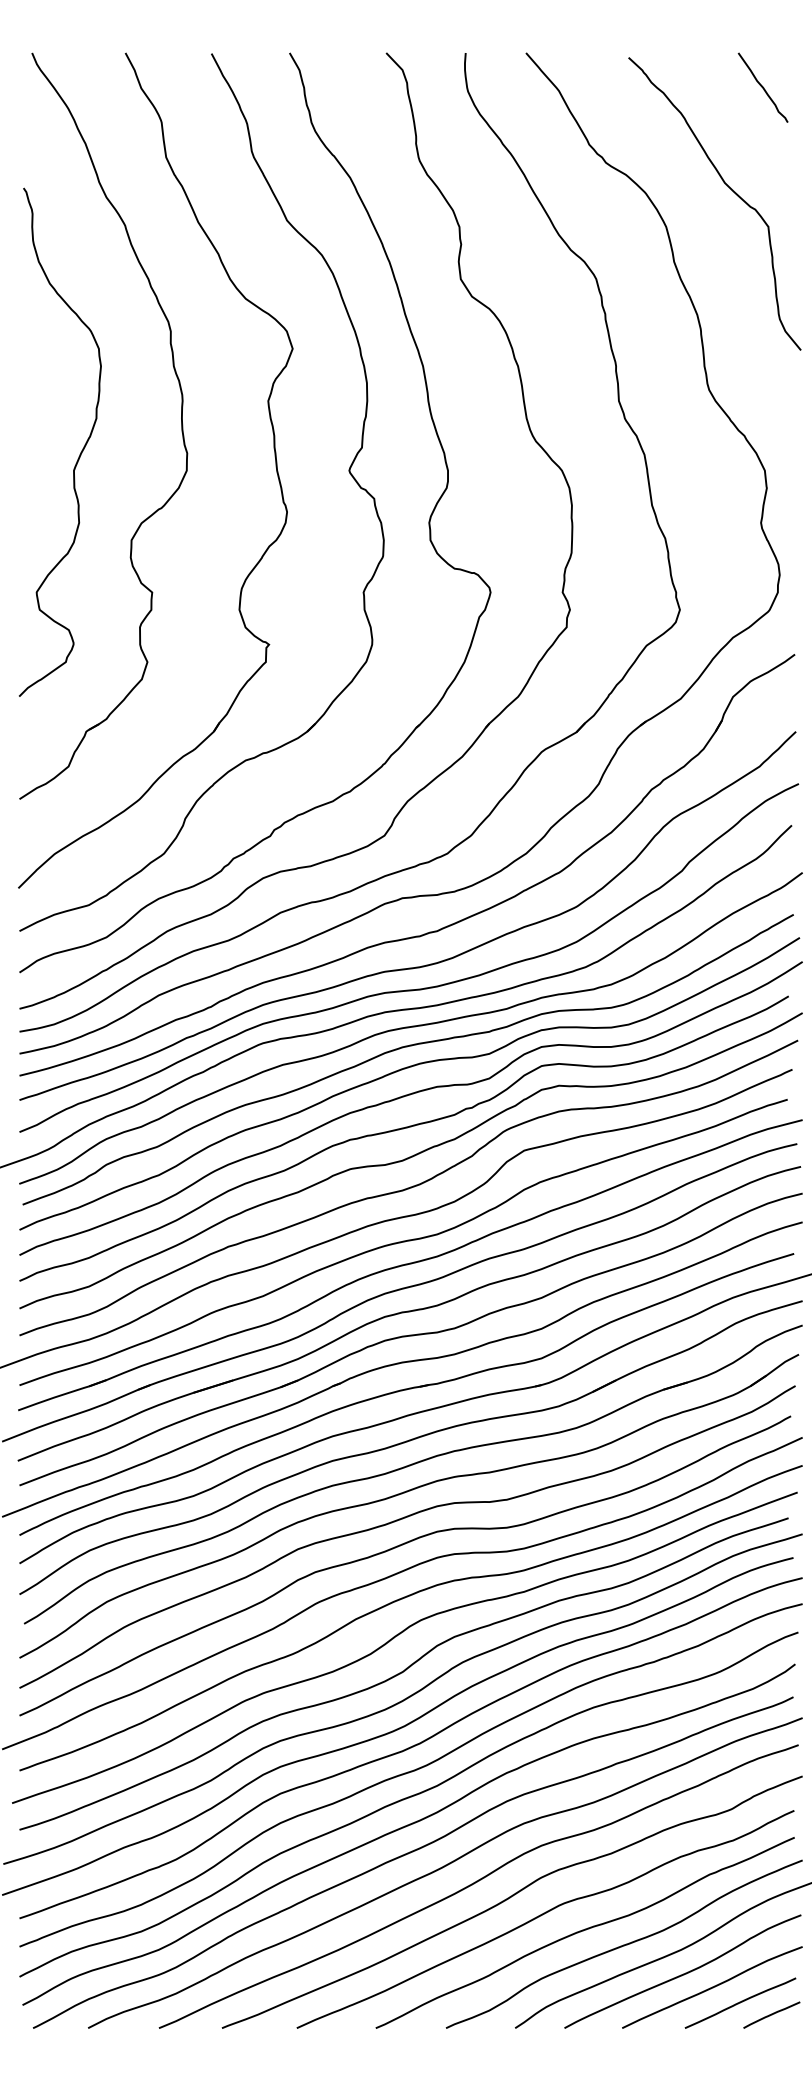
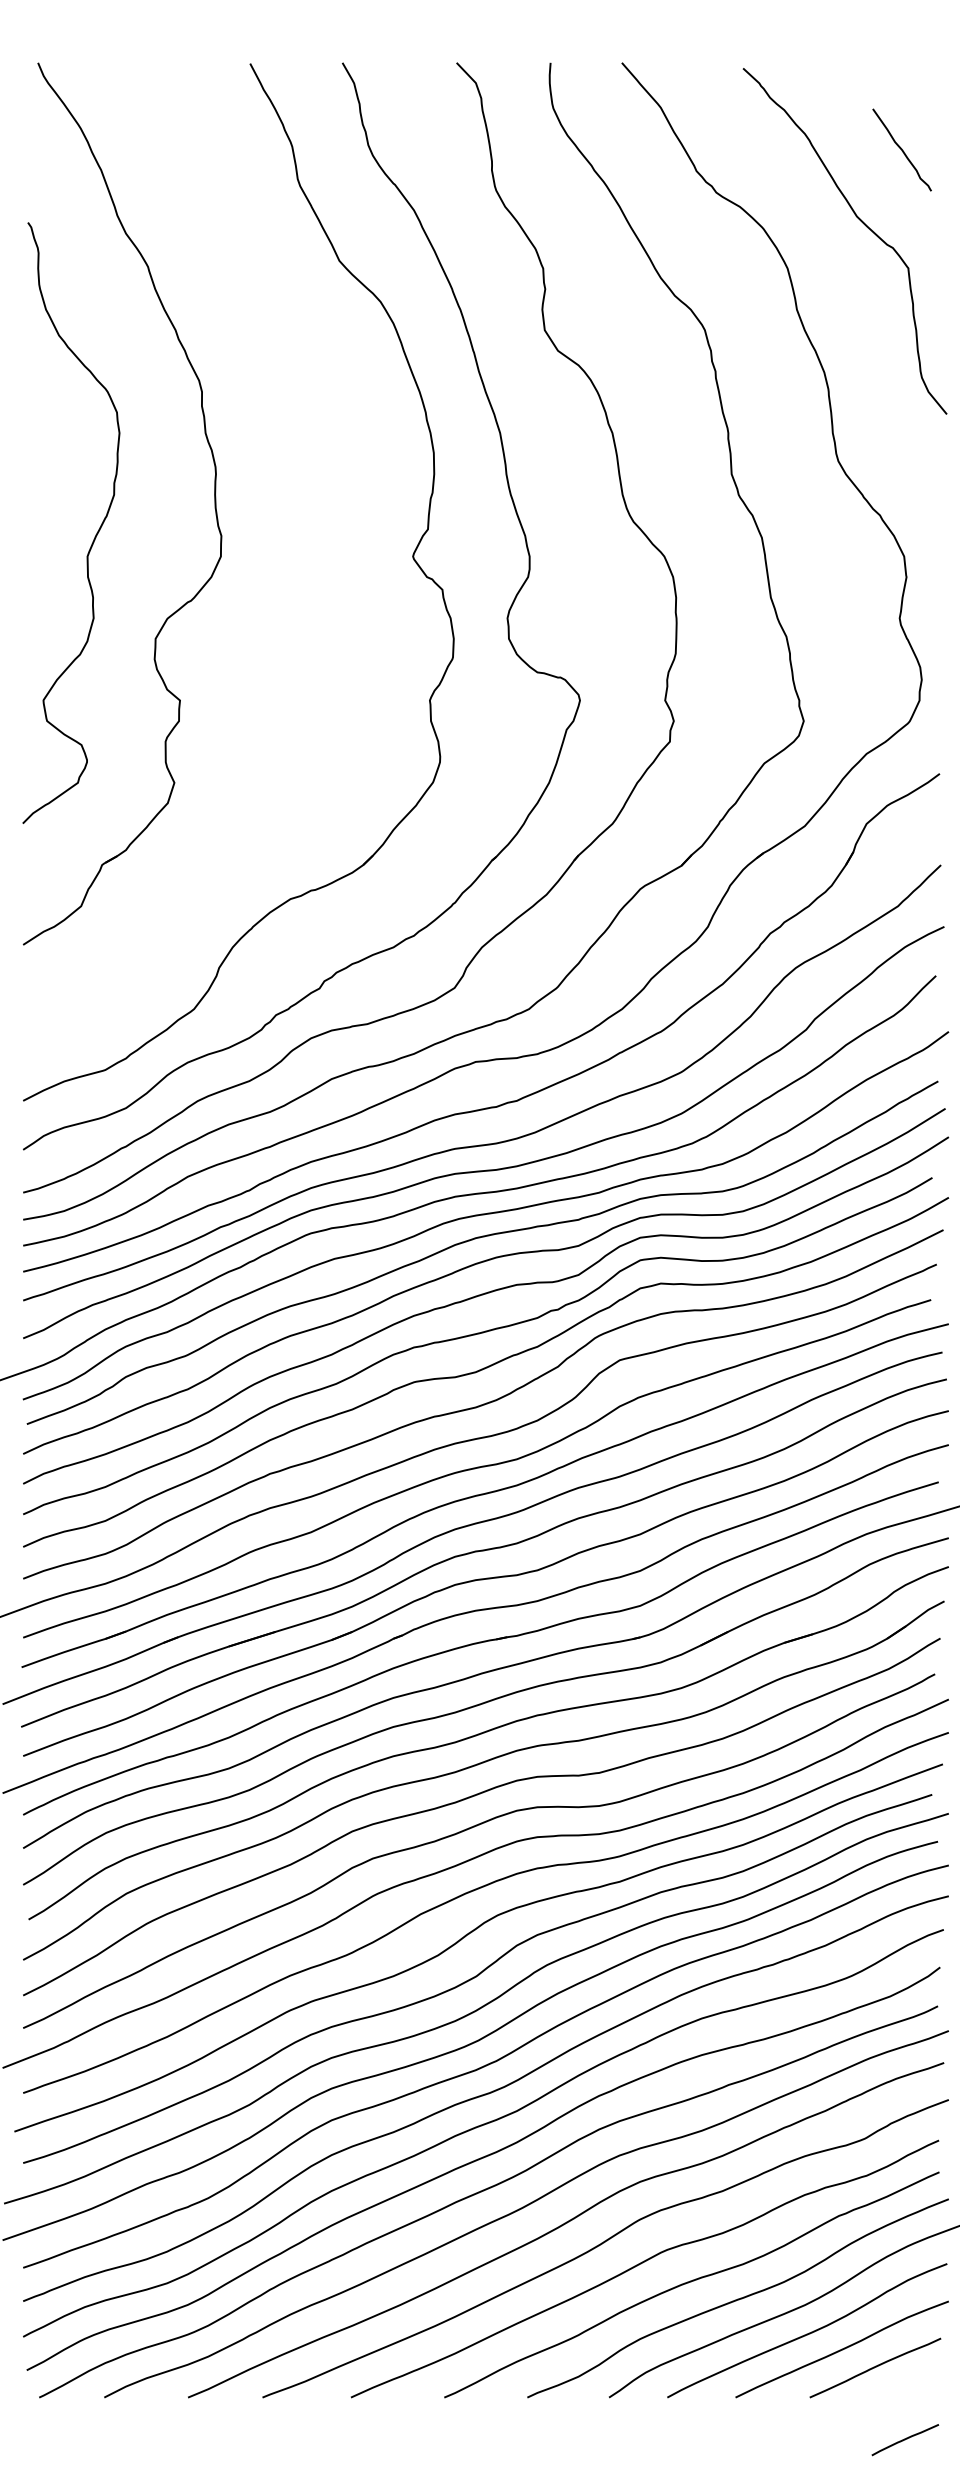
curve: (762, 87) -> (901, 149), moved
part: (274, 456) -> (324, 539), removed
line: (771, 2014) -> (904, 2439), moved

